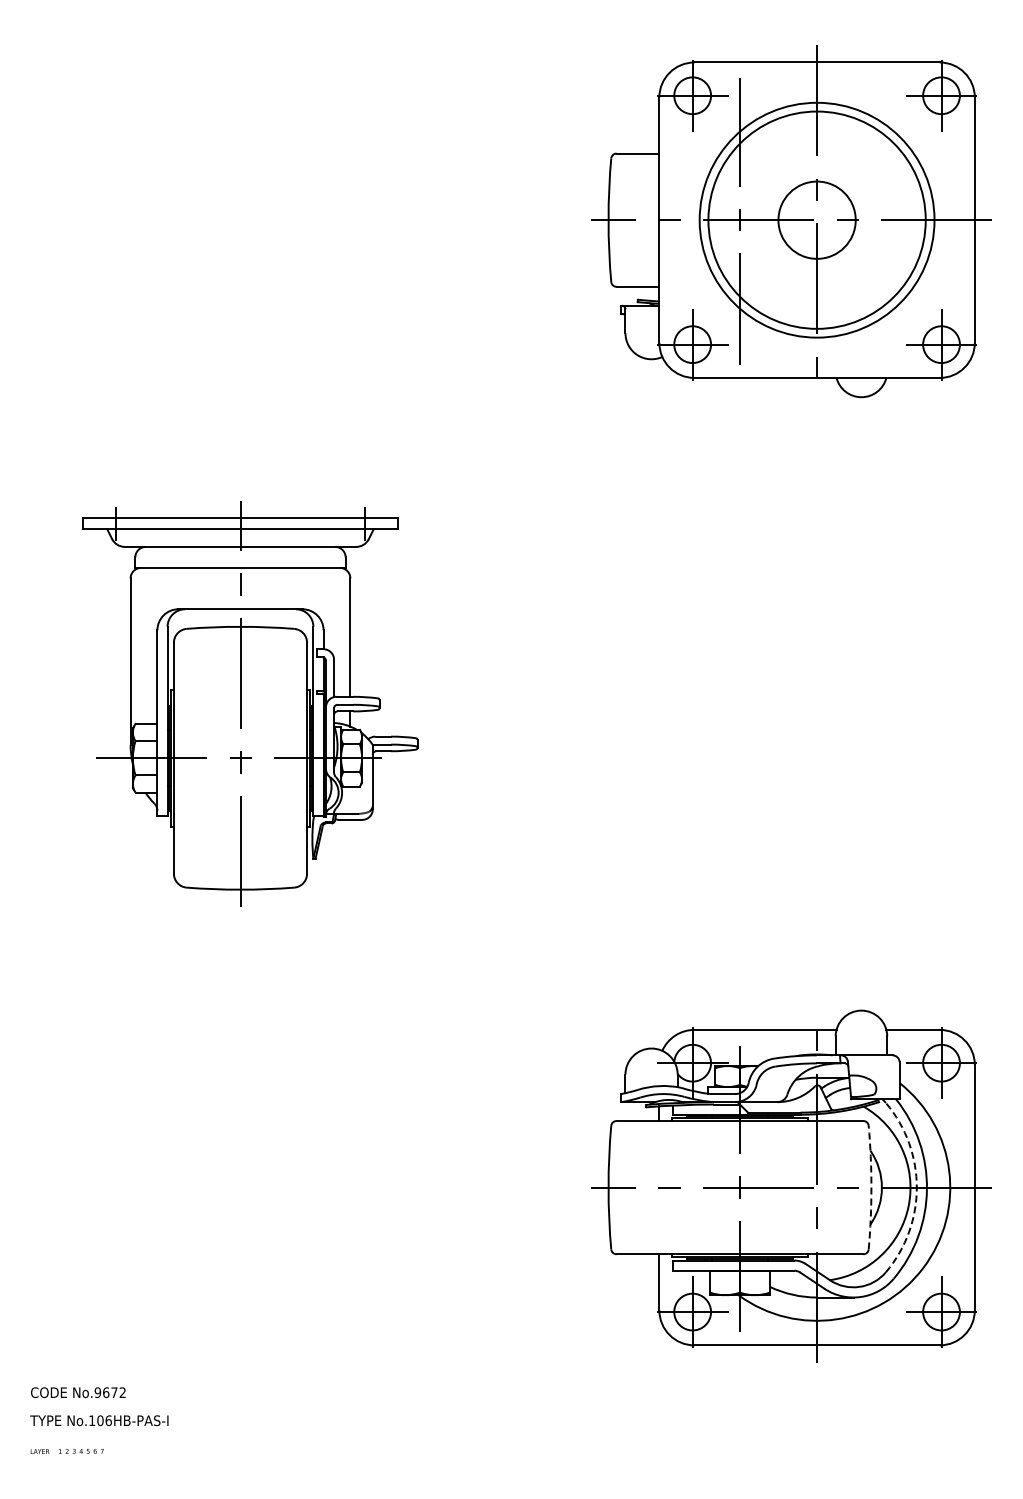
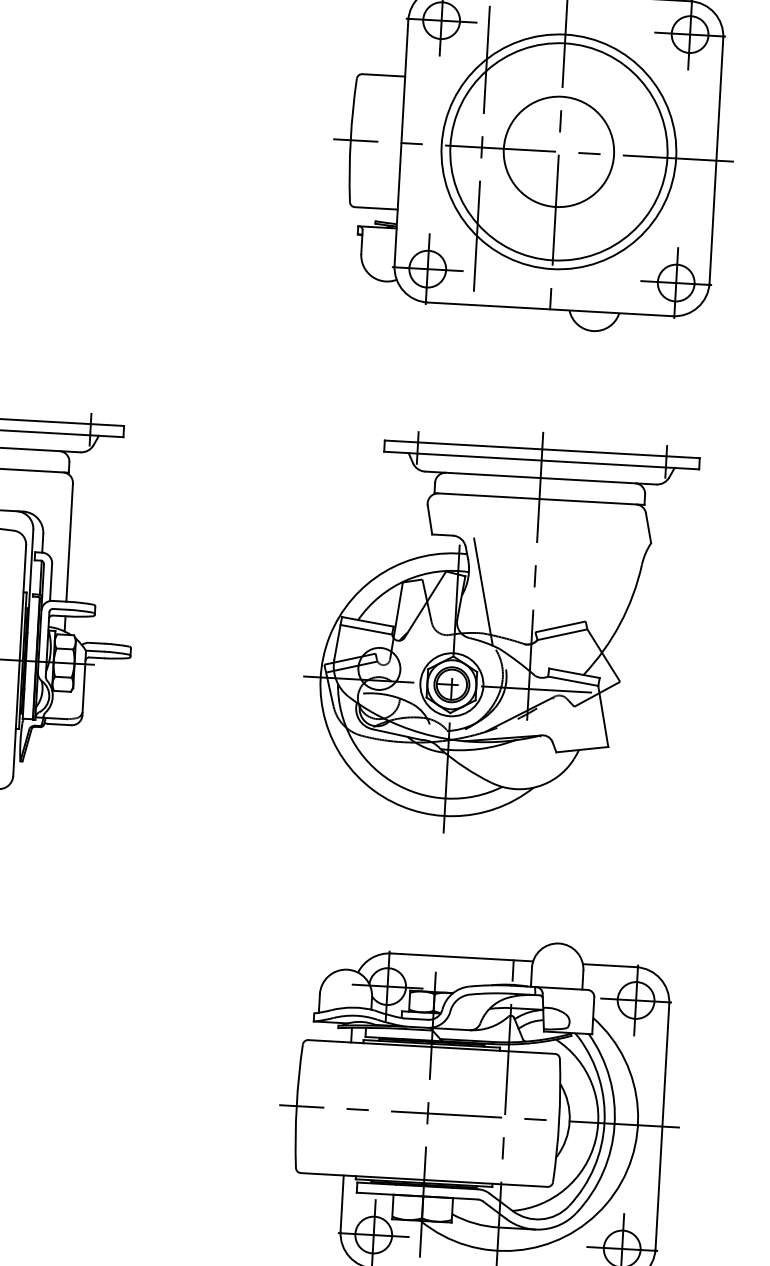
circle: (816, 220) -> (558, 152), size x1.43
part: (783, 703) -> (498, 632), added
arc: (871, 1187) -> (559, 1120), dashed -> solid
arc: (916, 1187) -> (604, 1123), dashed -> solid

